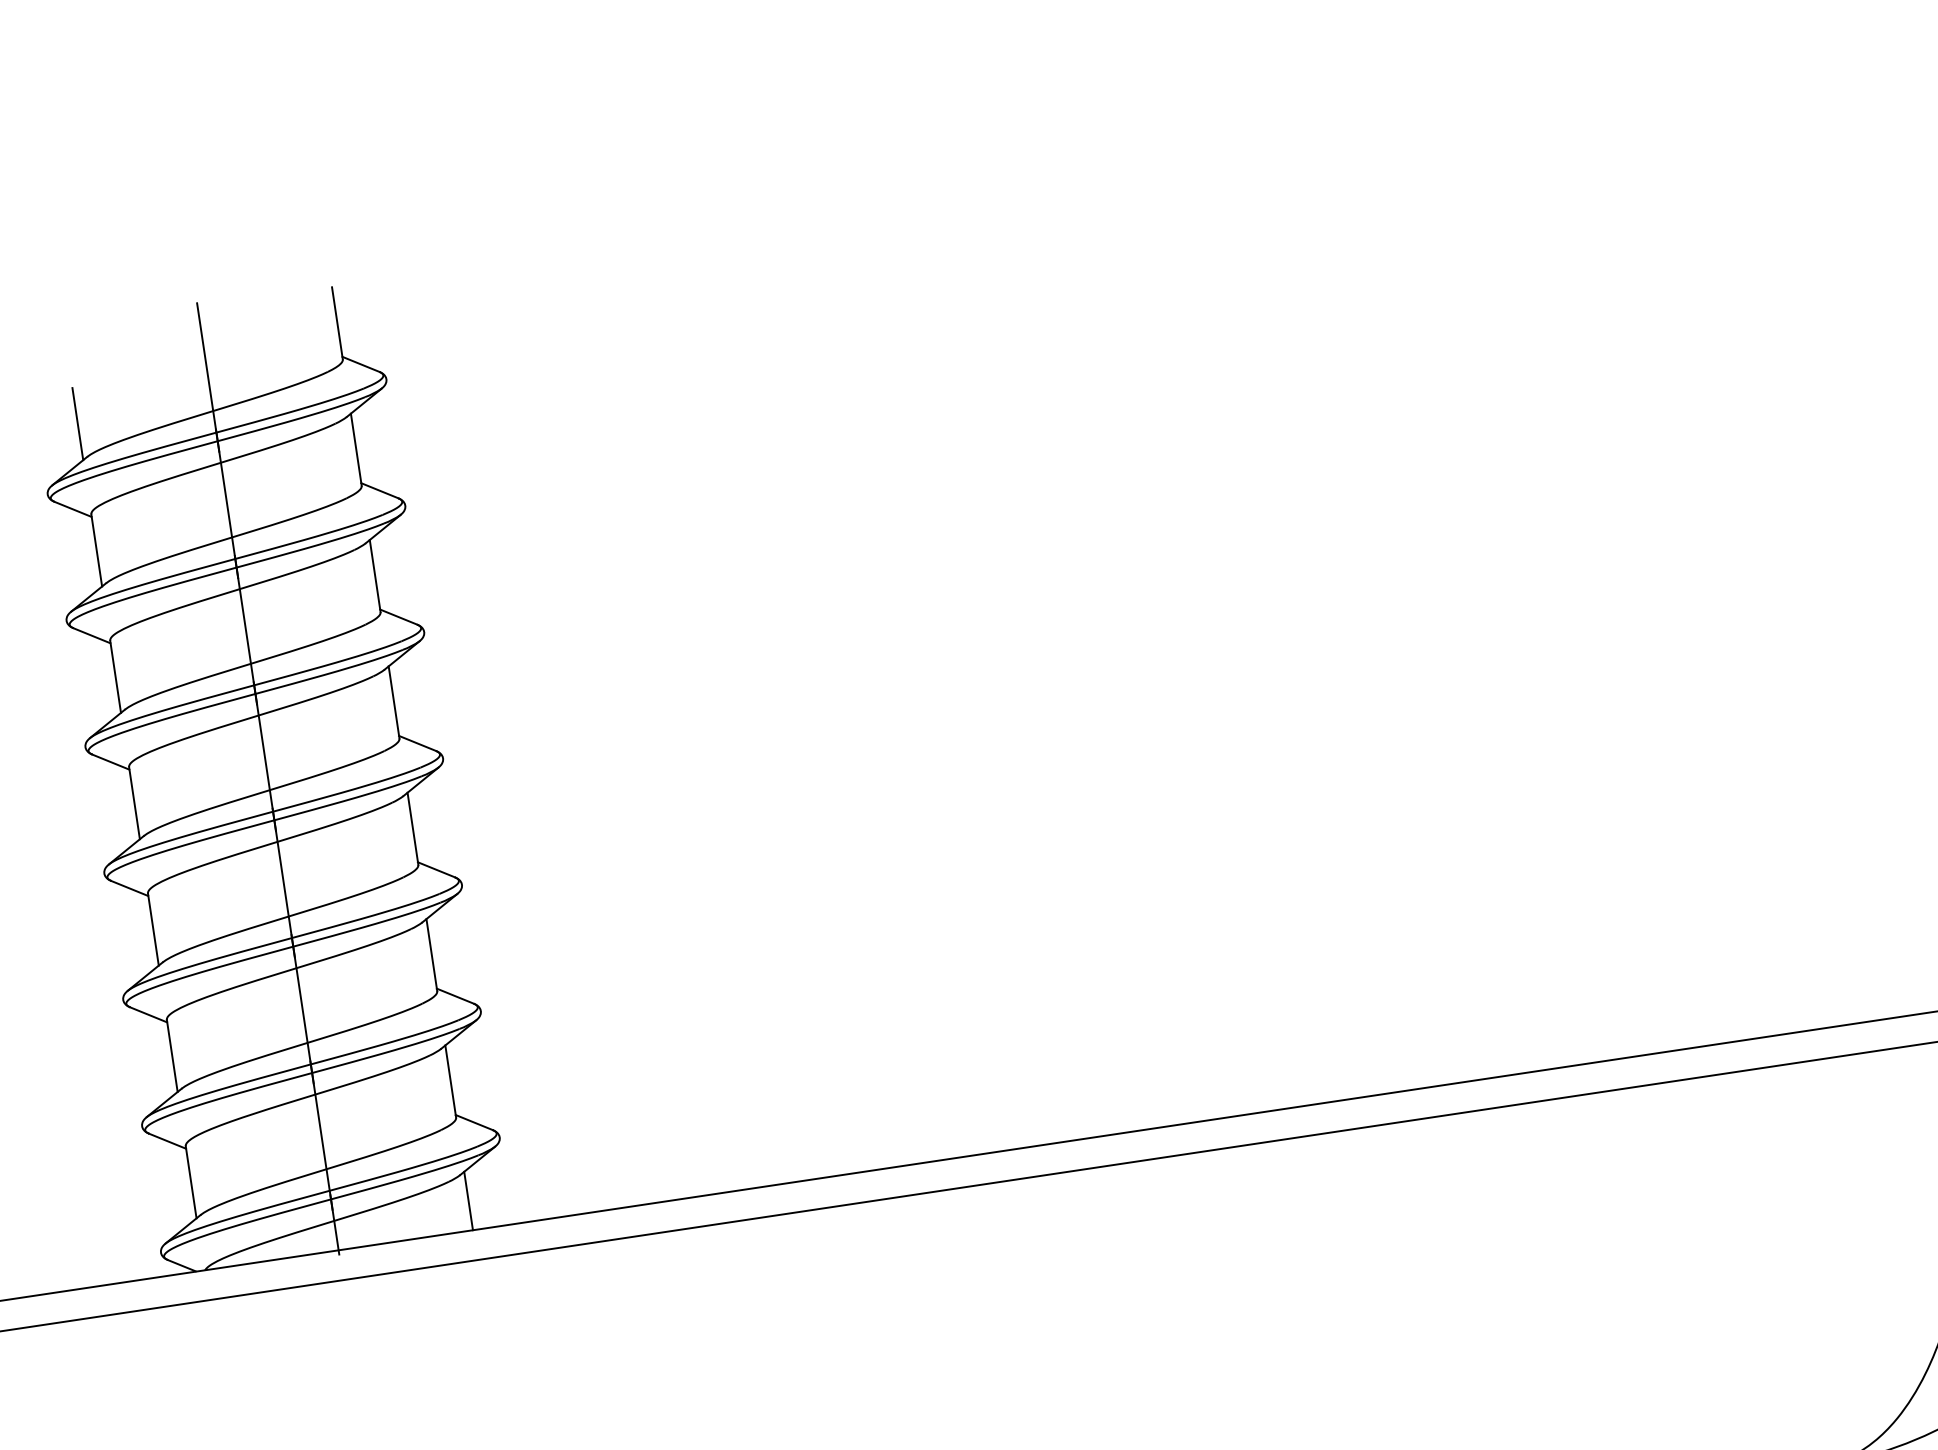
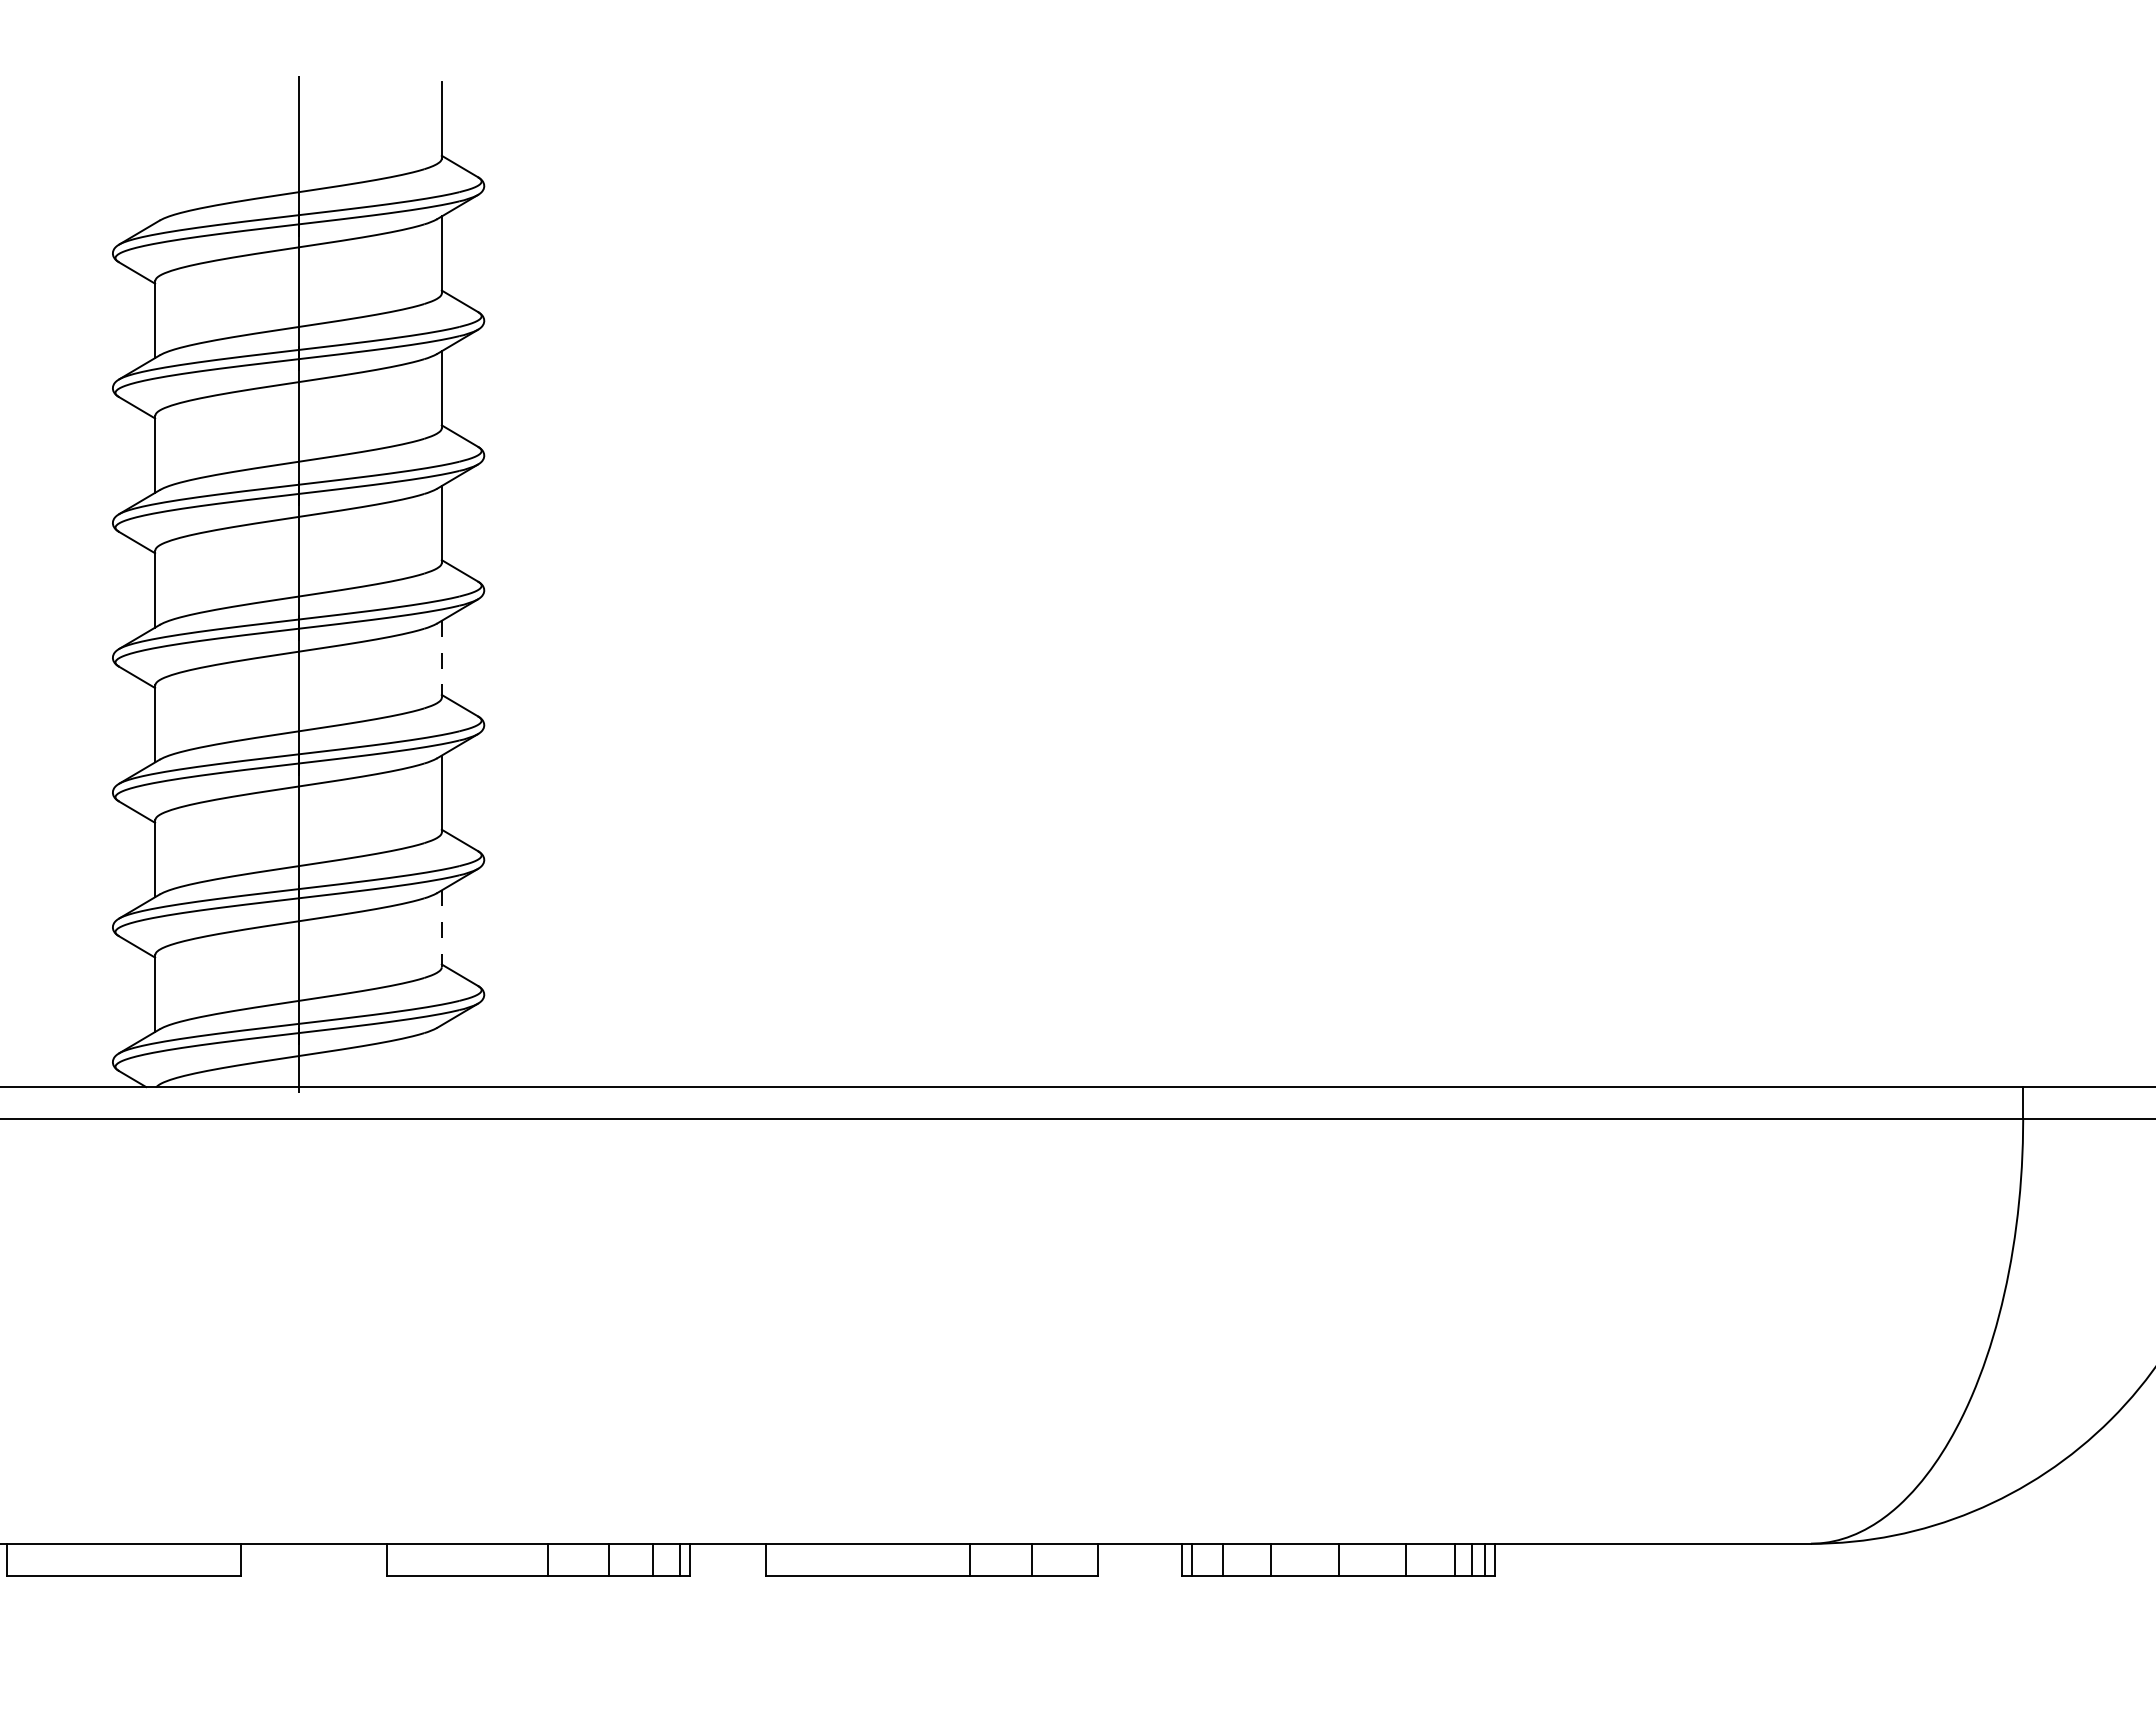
line: (78, 423) -> (155, 184), removed
line: (412, 829) -> (441, 659), solid -> dashed
line: (450, 1082) -> (441, 929), solid -> dashed
line: (468, 1201) -> (441, 1056), removed

